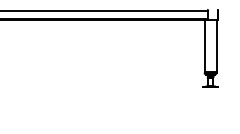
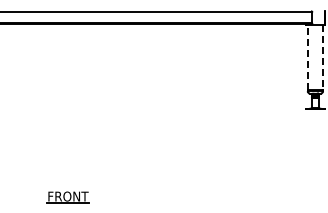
line: (204, 45) -> (307, 56), solid -> dashed
line: (216, 46) -> (322, 57), solid -> dashed

